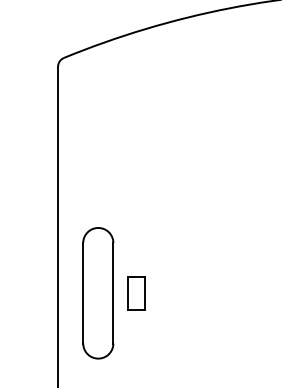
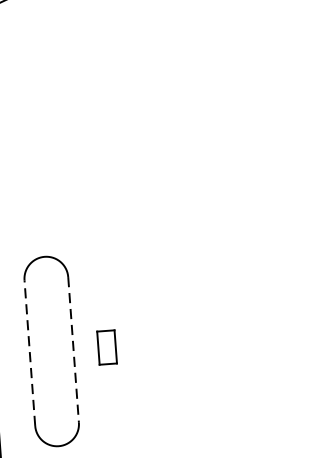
line: (83, 292) -> (30, 351), solid -> dashed
line: (113, 293) -> (73, 350), solid -> dashed
part: (136, 293) -> (107, 347), size x0.7

